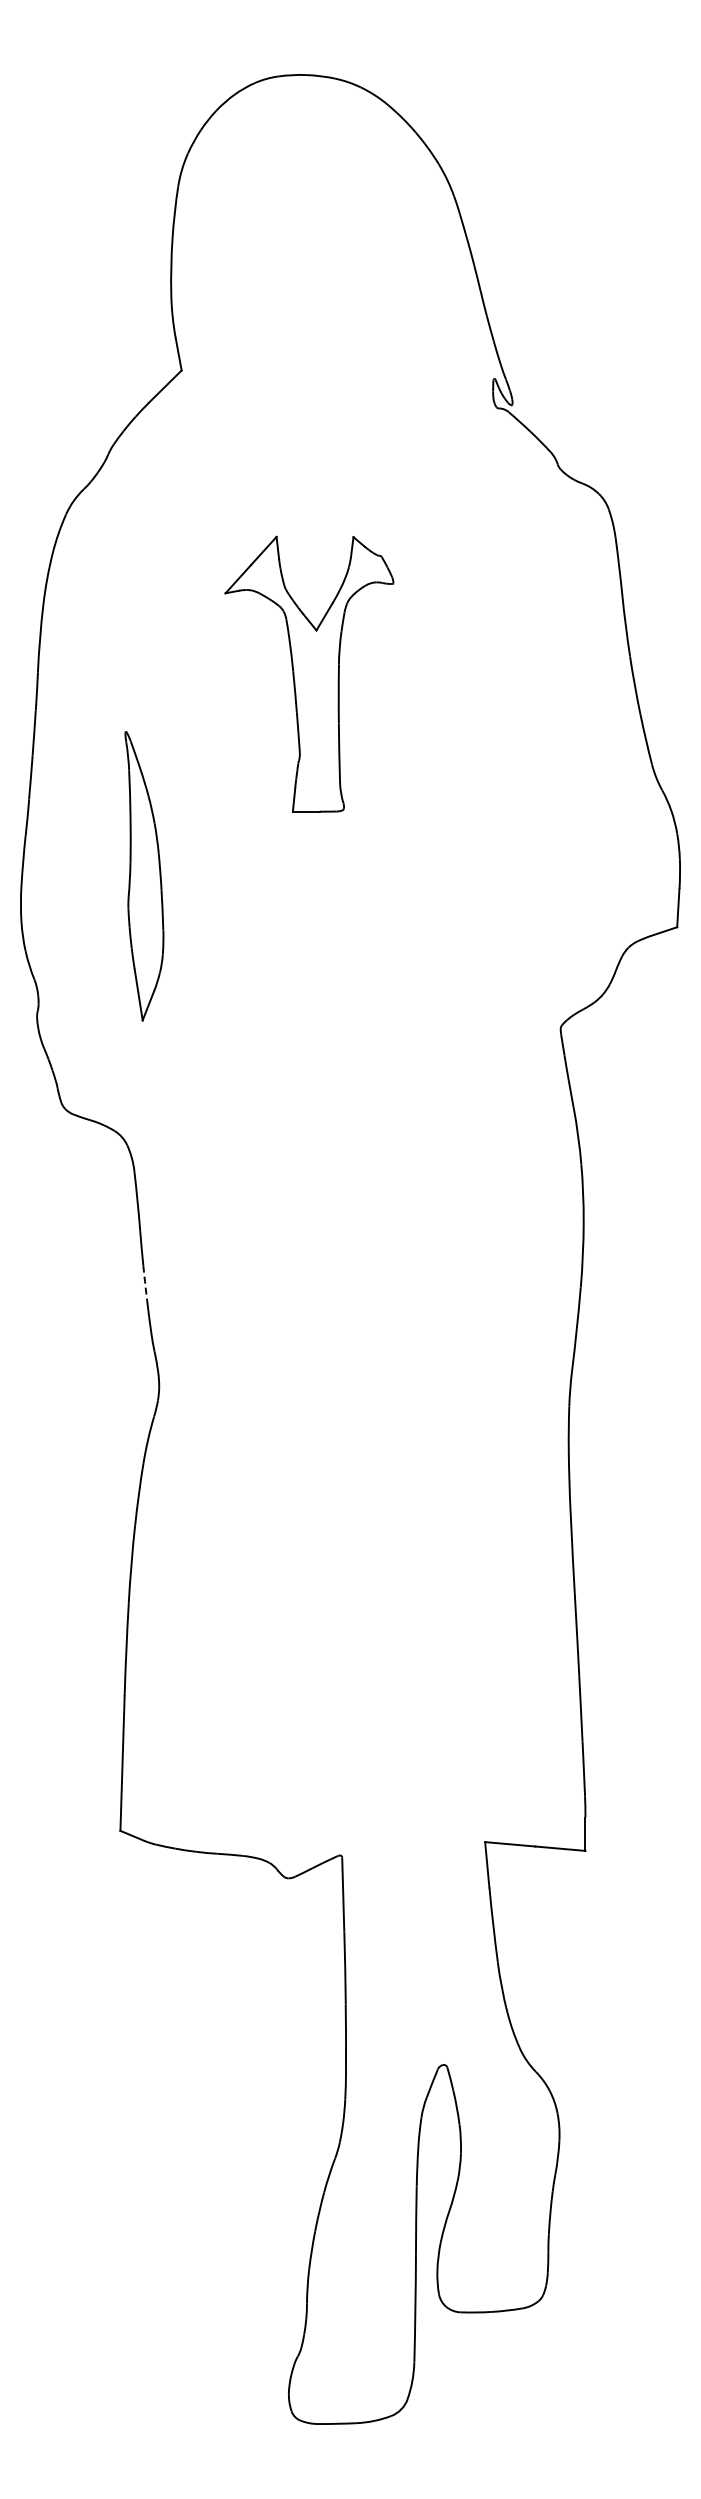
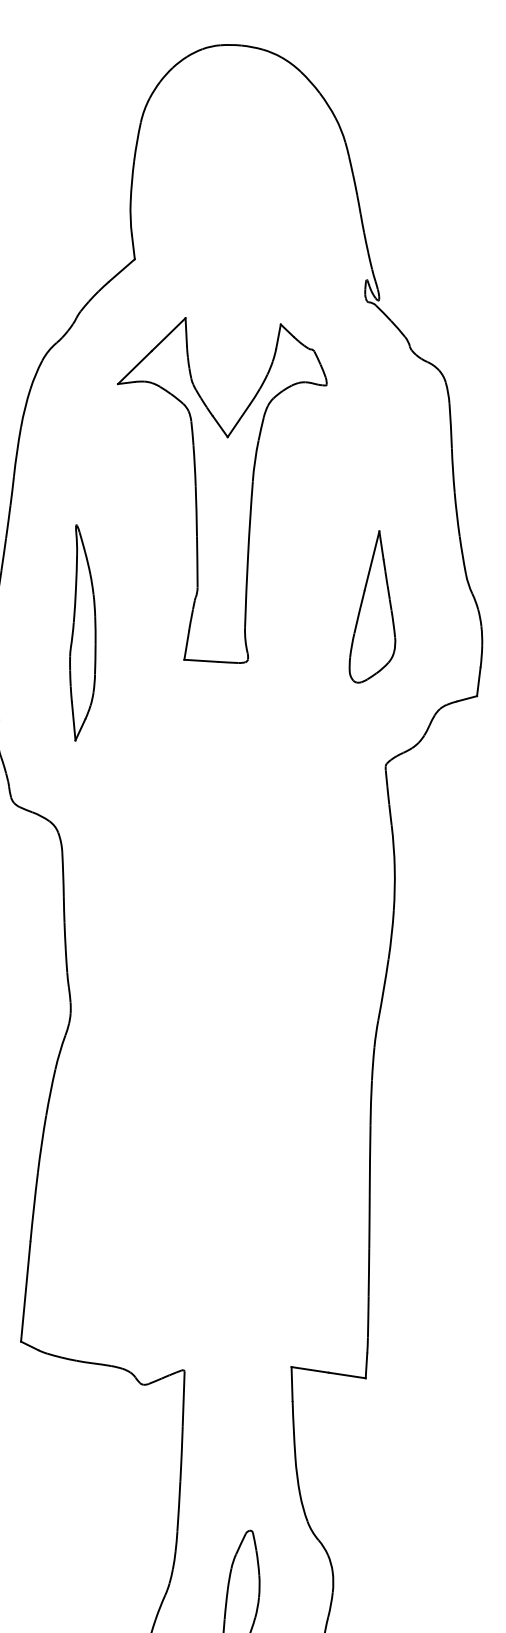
part: (309, 674) -> (215, 491), size x1.67
part: (533, 816) -> (375, 607), added
arc: (145, 1283) -> (65, 936), dashed -> solid

